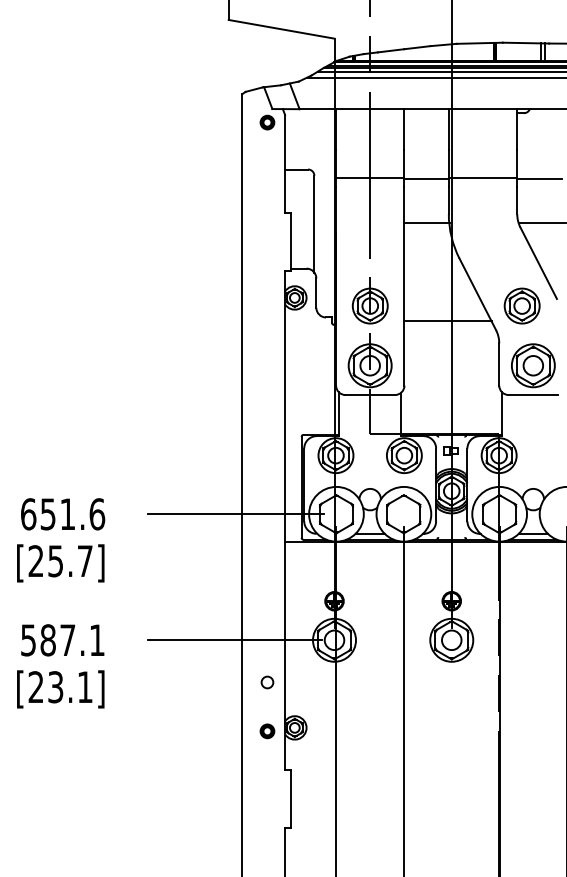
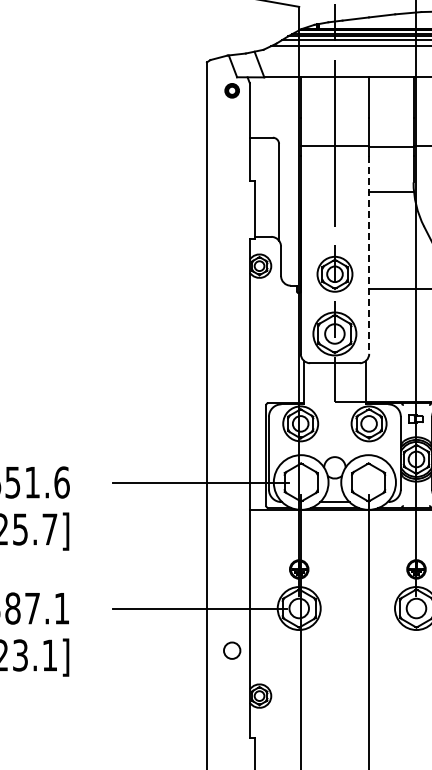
line: (404, 287) -> (369, 255), solid -> dashed
circle: (267, 682) -> (232, 650), size x1.4
part: (267, 731) -> (232, 699), removed

